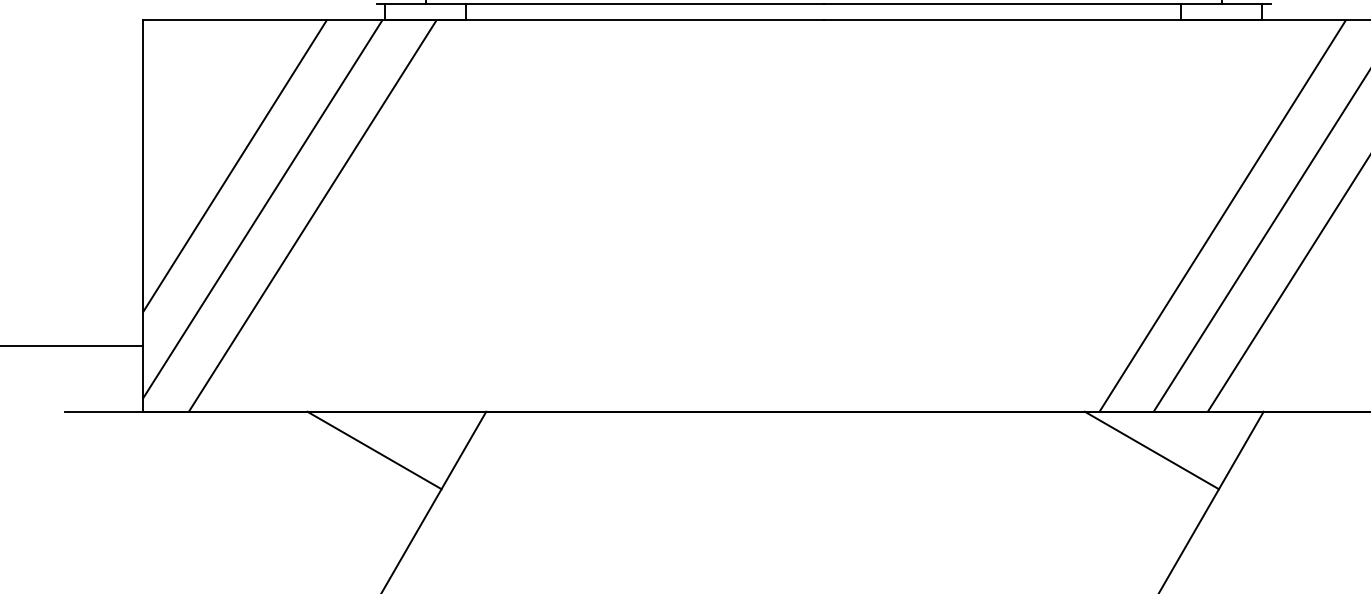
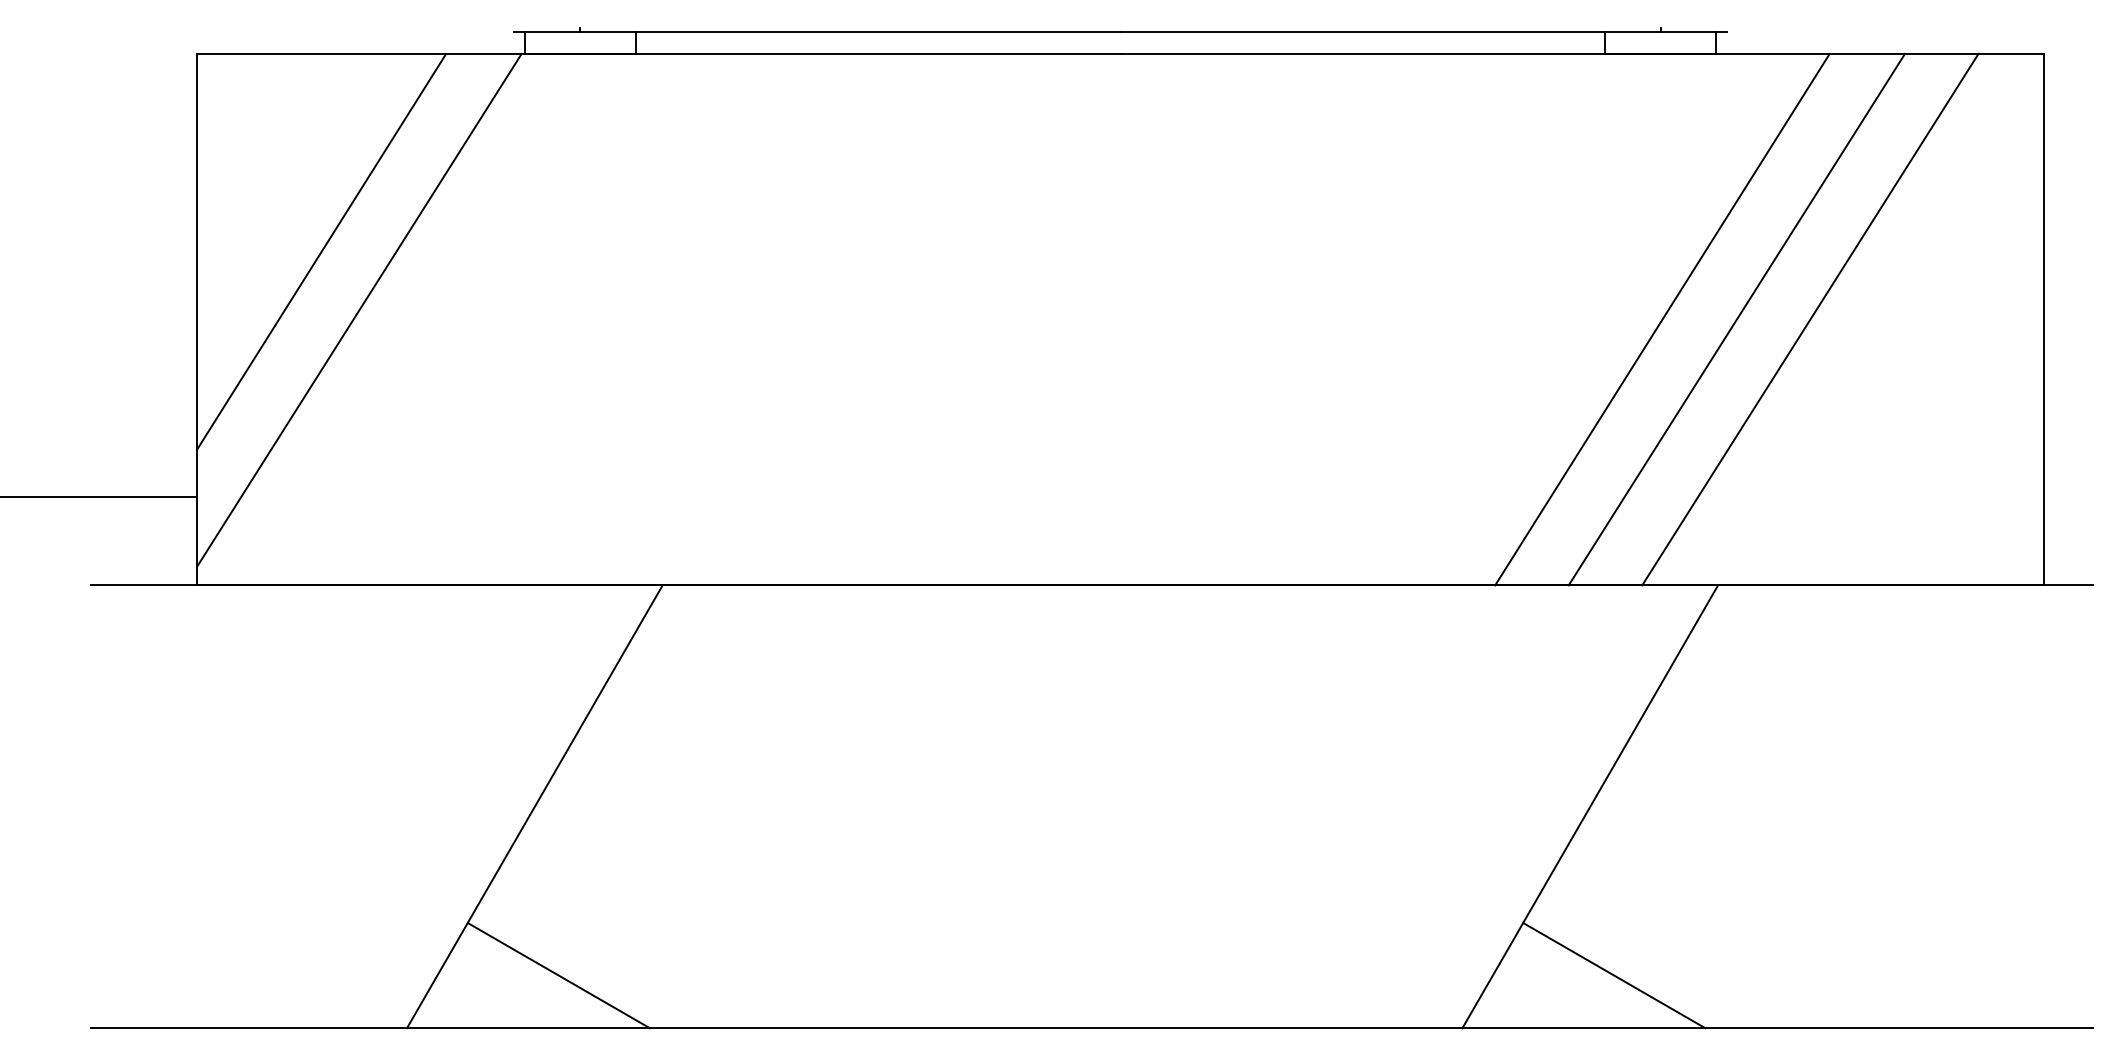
line: (312, 215) -> (426, 319), removed
line: (374, 450) -> (510, 637), removed
line: (1152, 450) -> (1566, 637), removed

